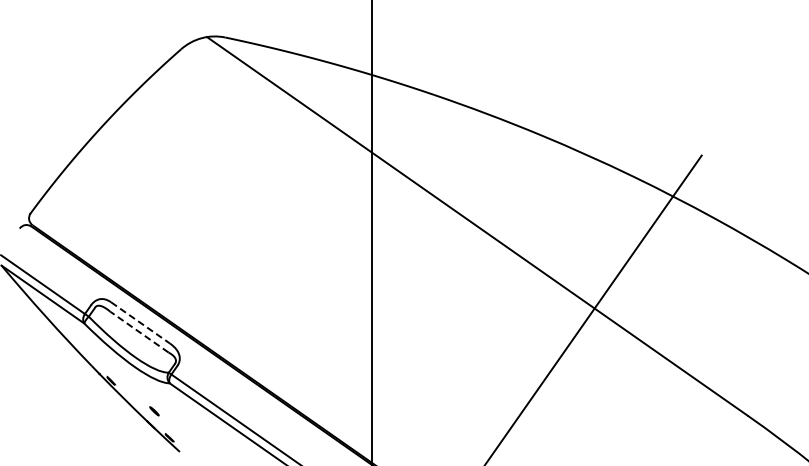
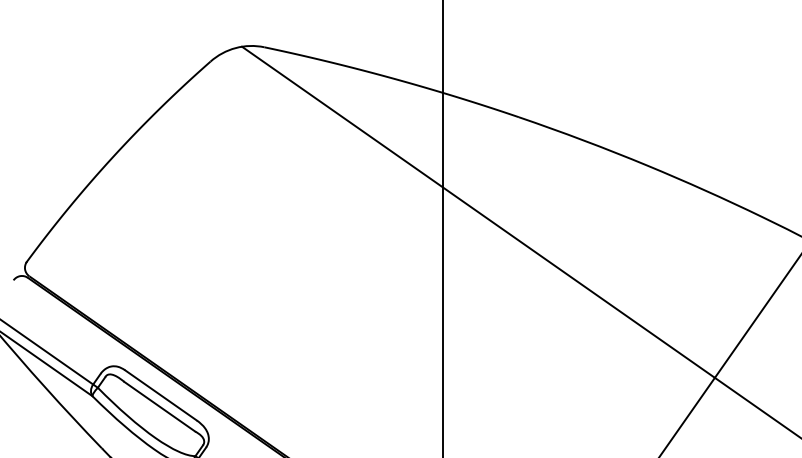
line: (140, 322) -> (160, 394), dashed -> solid
line: (139, 331) -> (159, 405), dashed -> solid

